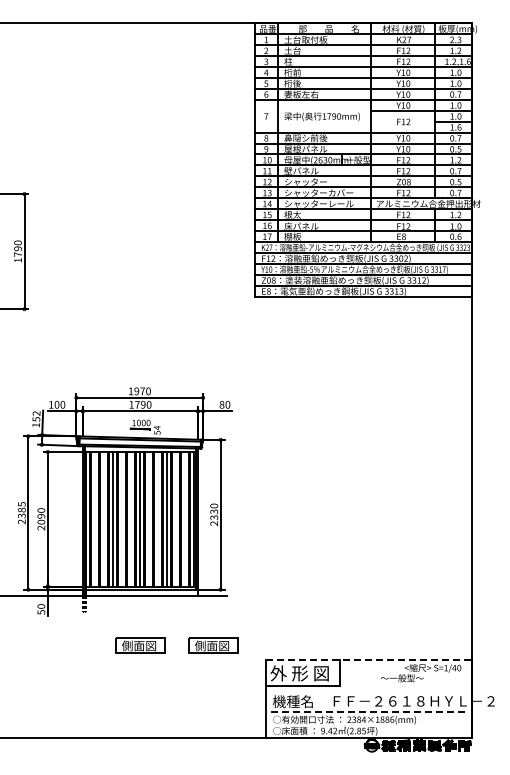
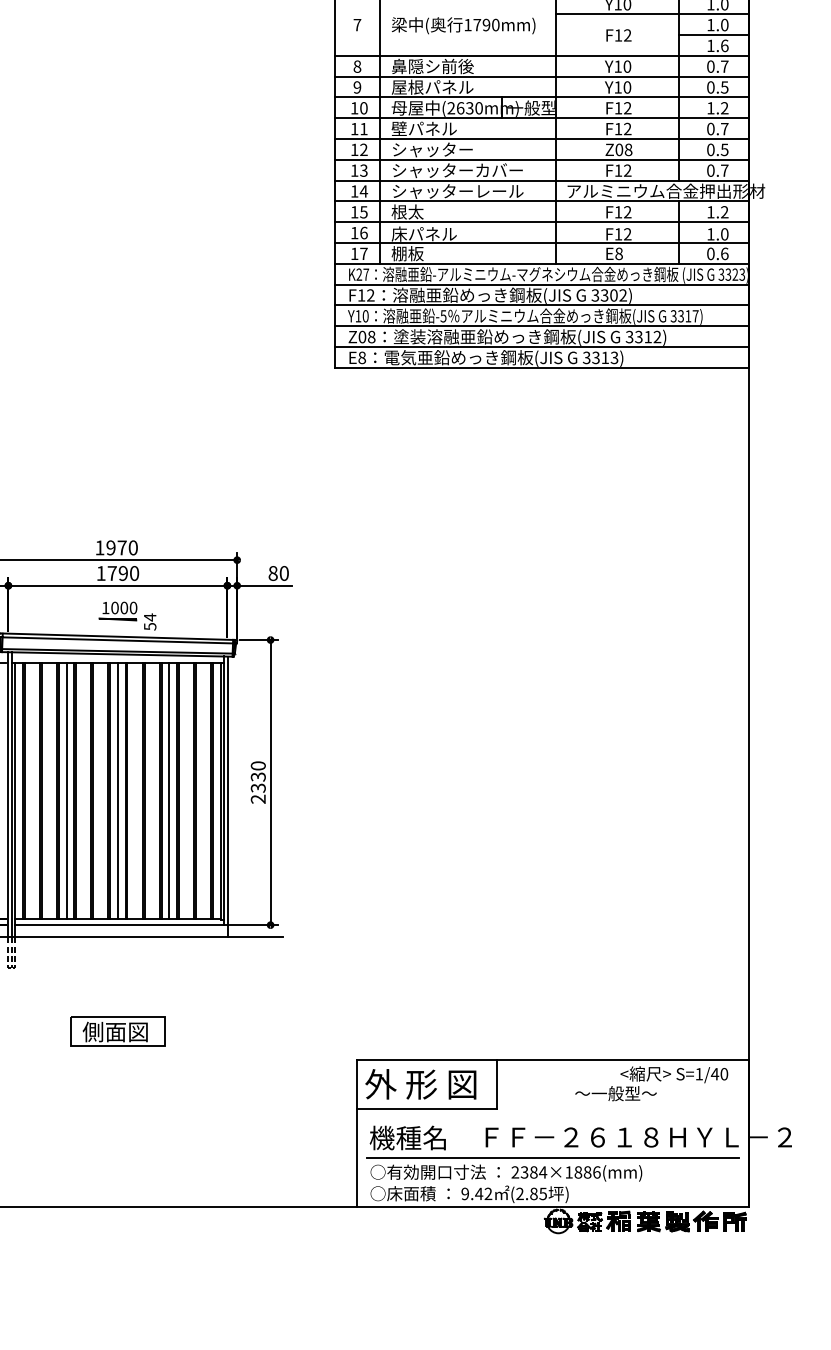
part: (213, 645) -> (256, 1031), removed
line: (369, 660) -> (553, 1059), dashed -> solid
line: (369, 711) -> (553, 1156), dashed -> solid

